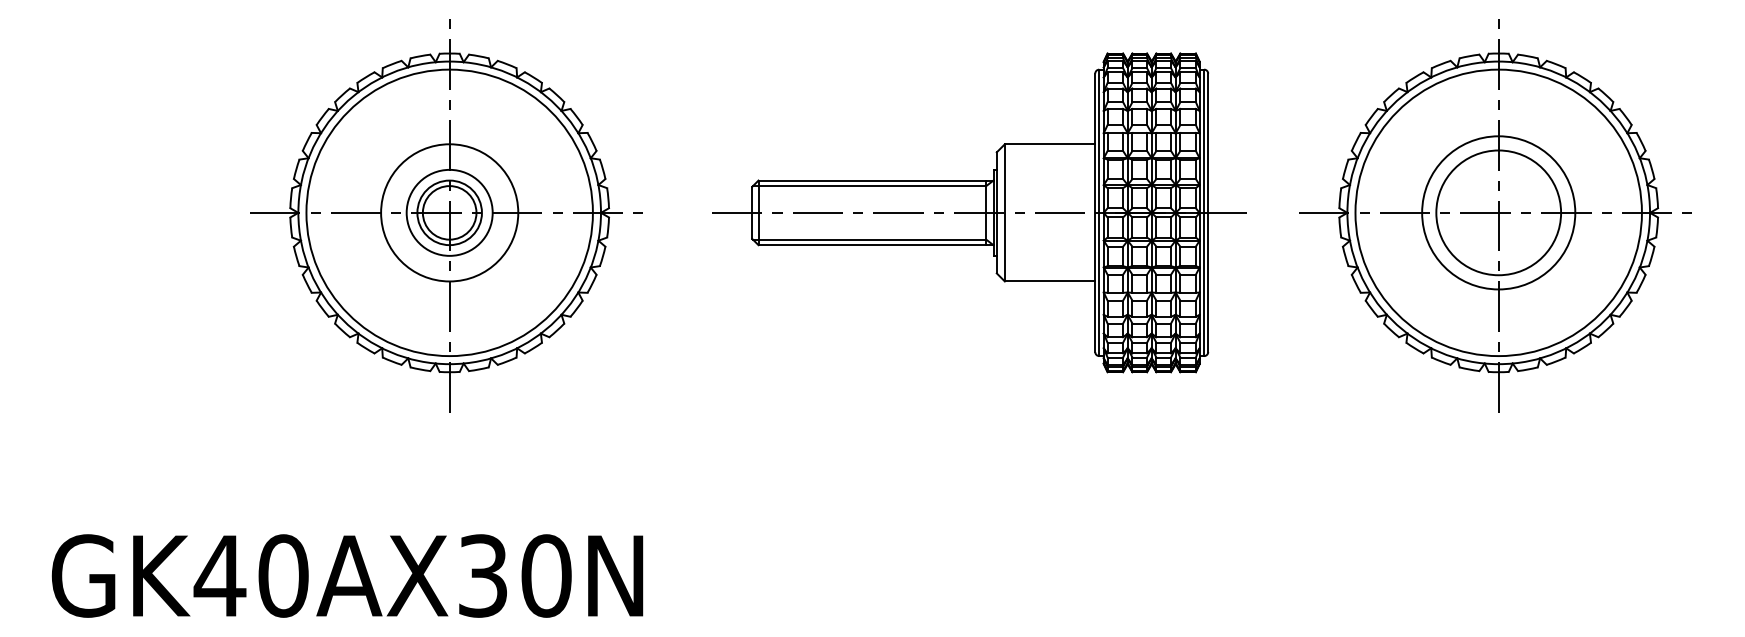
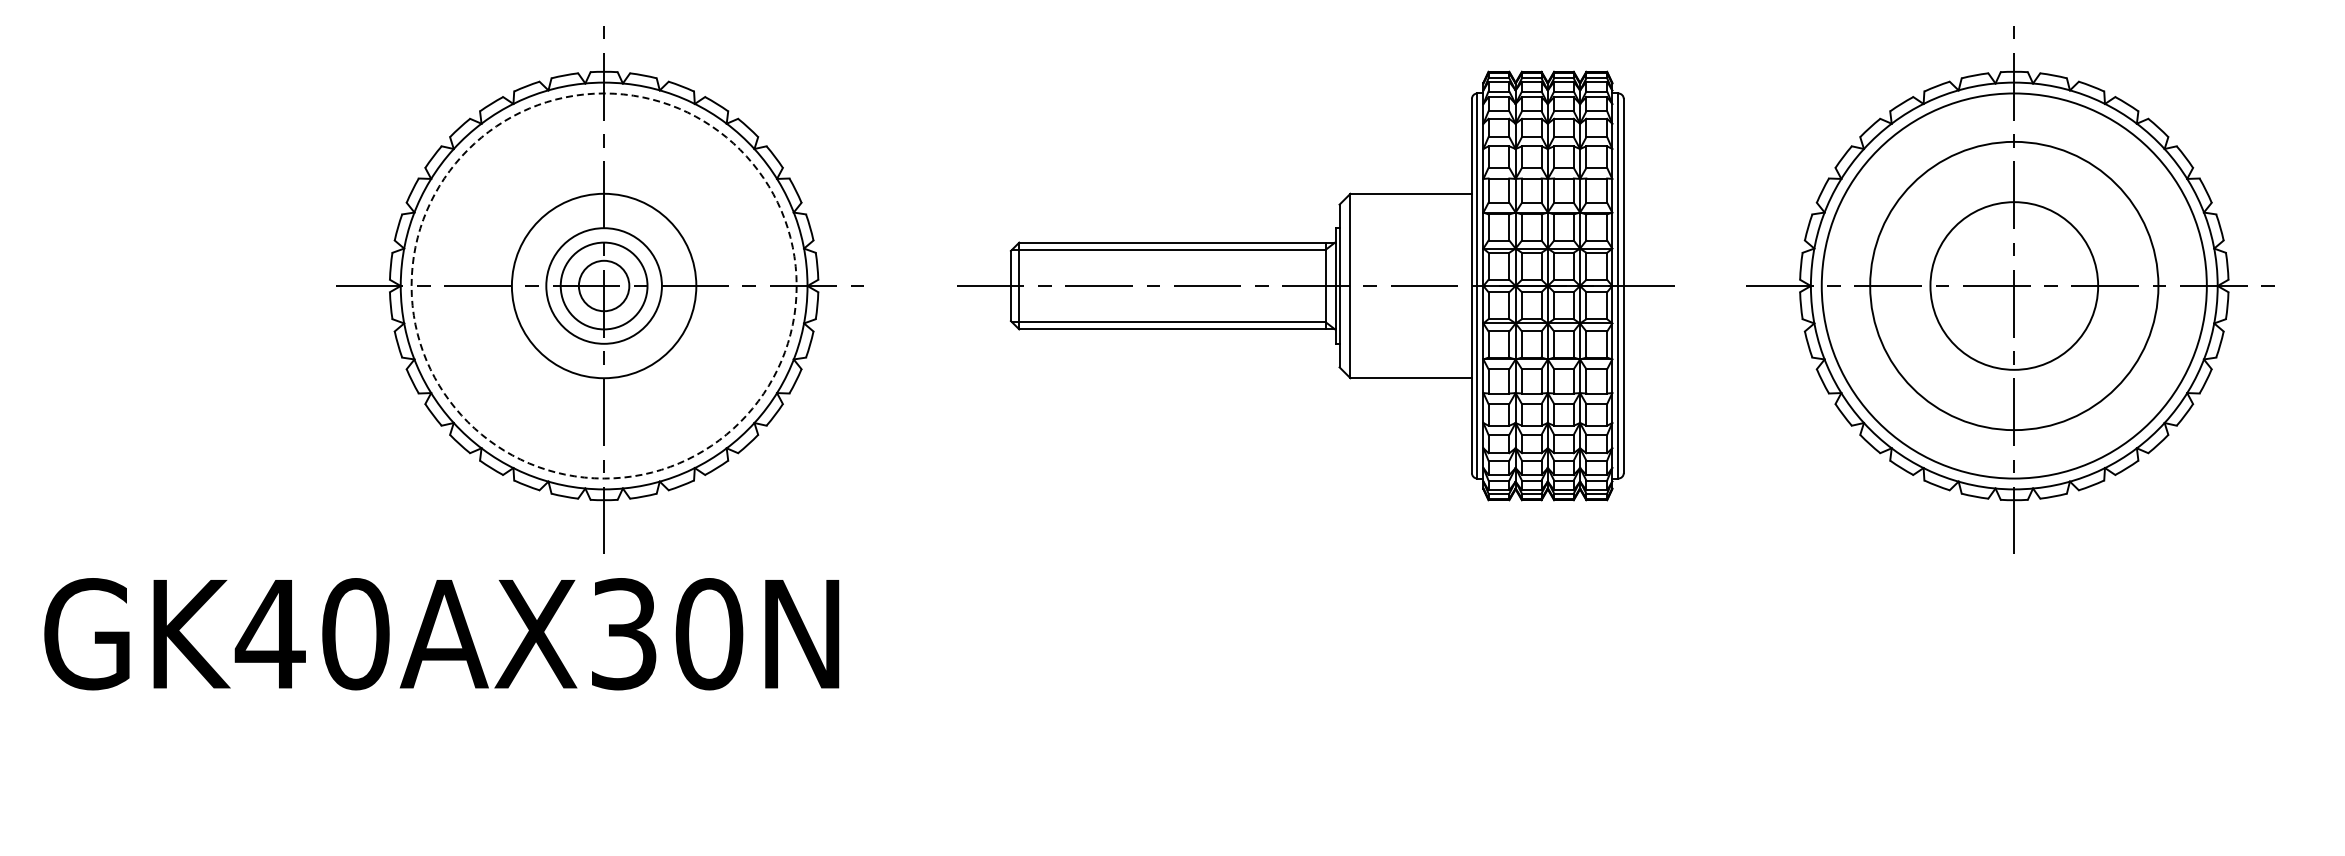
circle: (449, 212) -> (603, 285), solid -> dashed
circle: (1498, 212) -> (2014, 285), size x1.4
circle: (449, 213) -> (604, 286), size x0.7
text: (347, 576) -> (441, 634), moved

